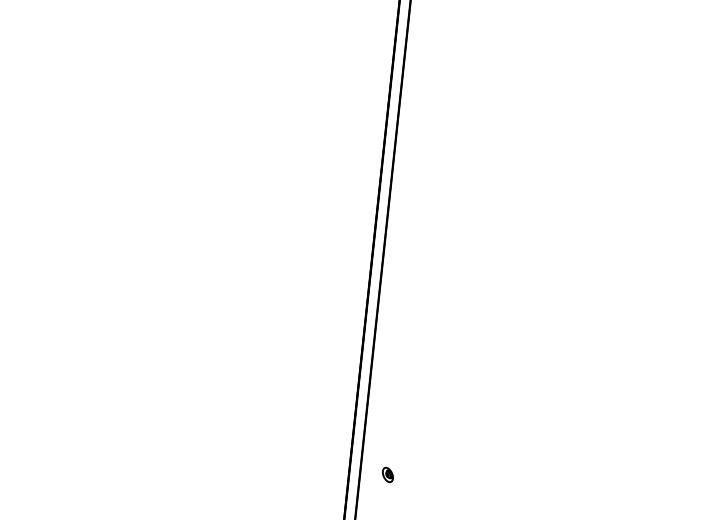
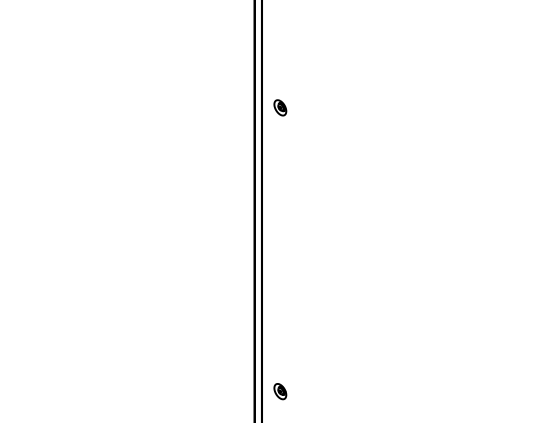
part: (433, 48) -> (280, 107), added
part: (388, 474) -> (280, 391), size x1.67

